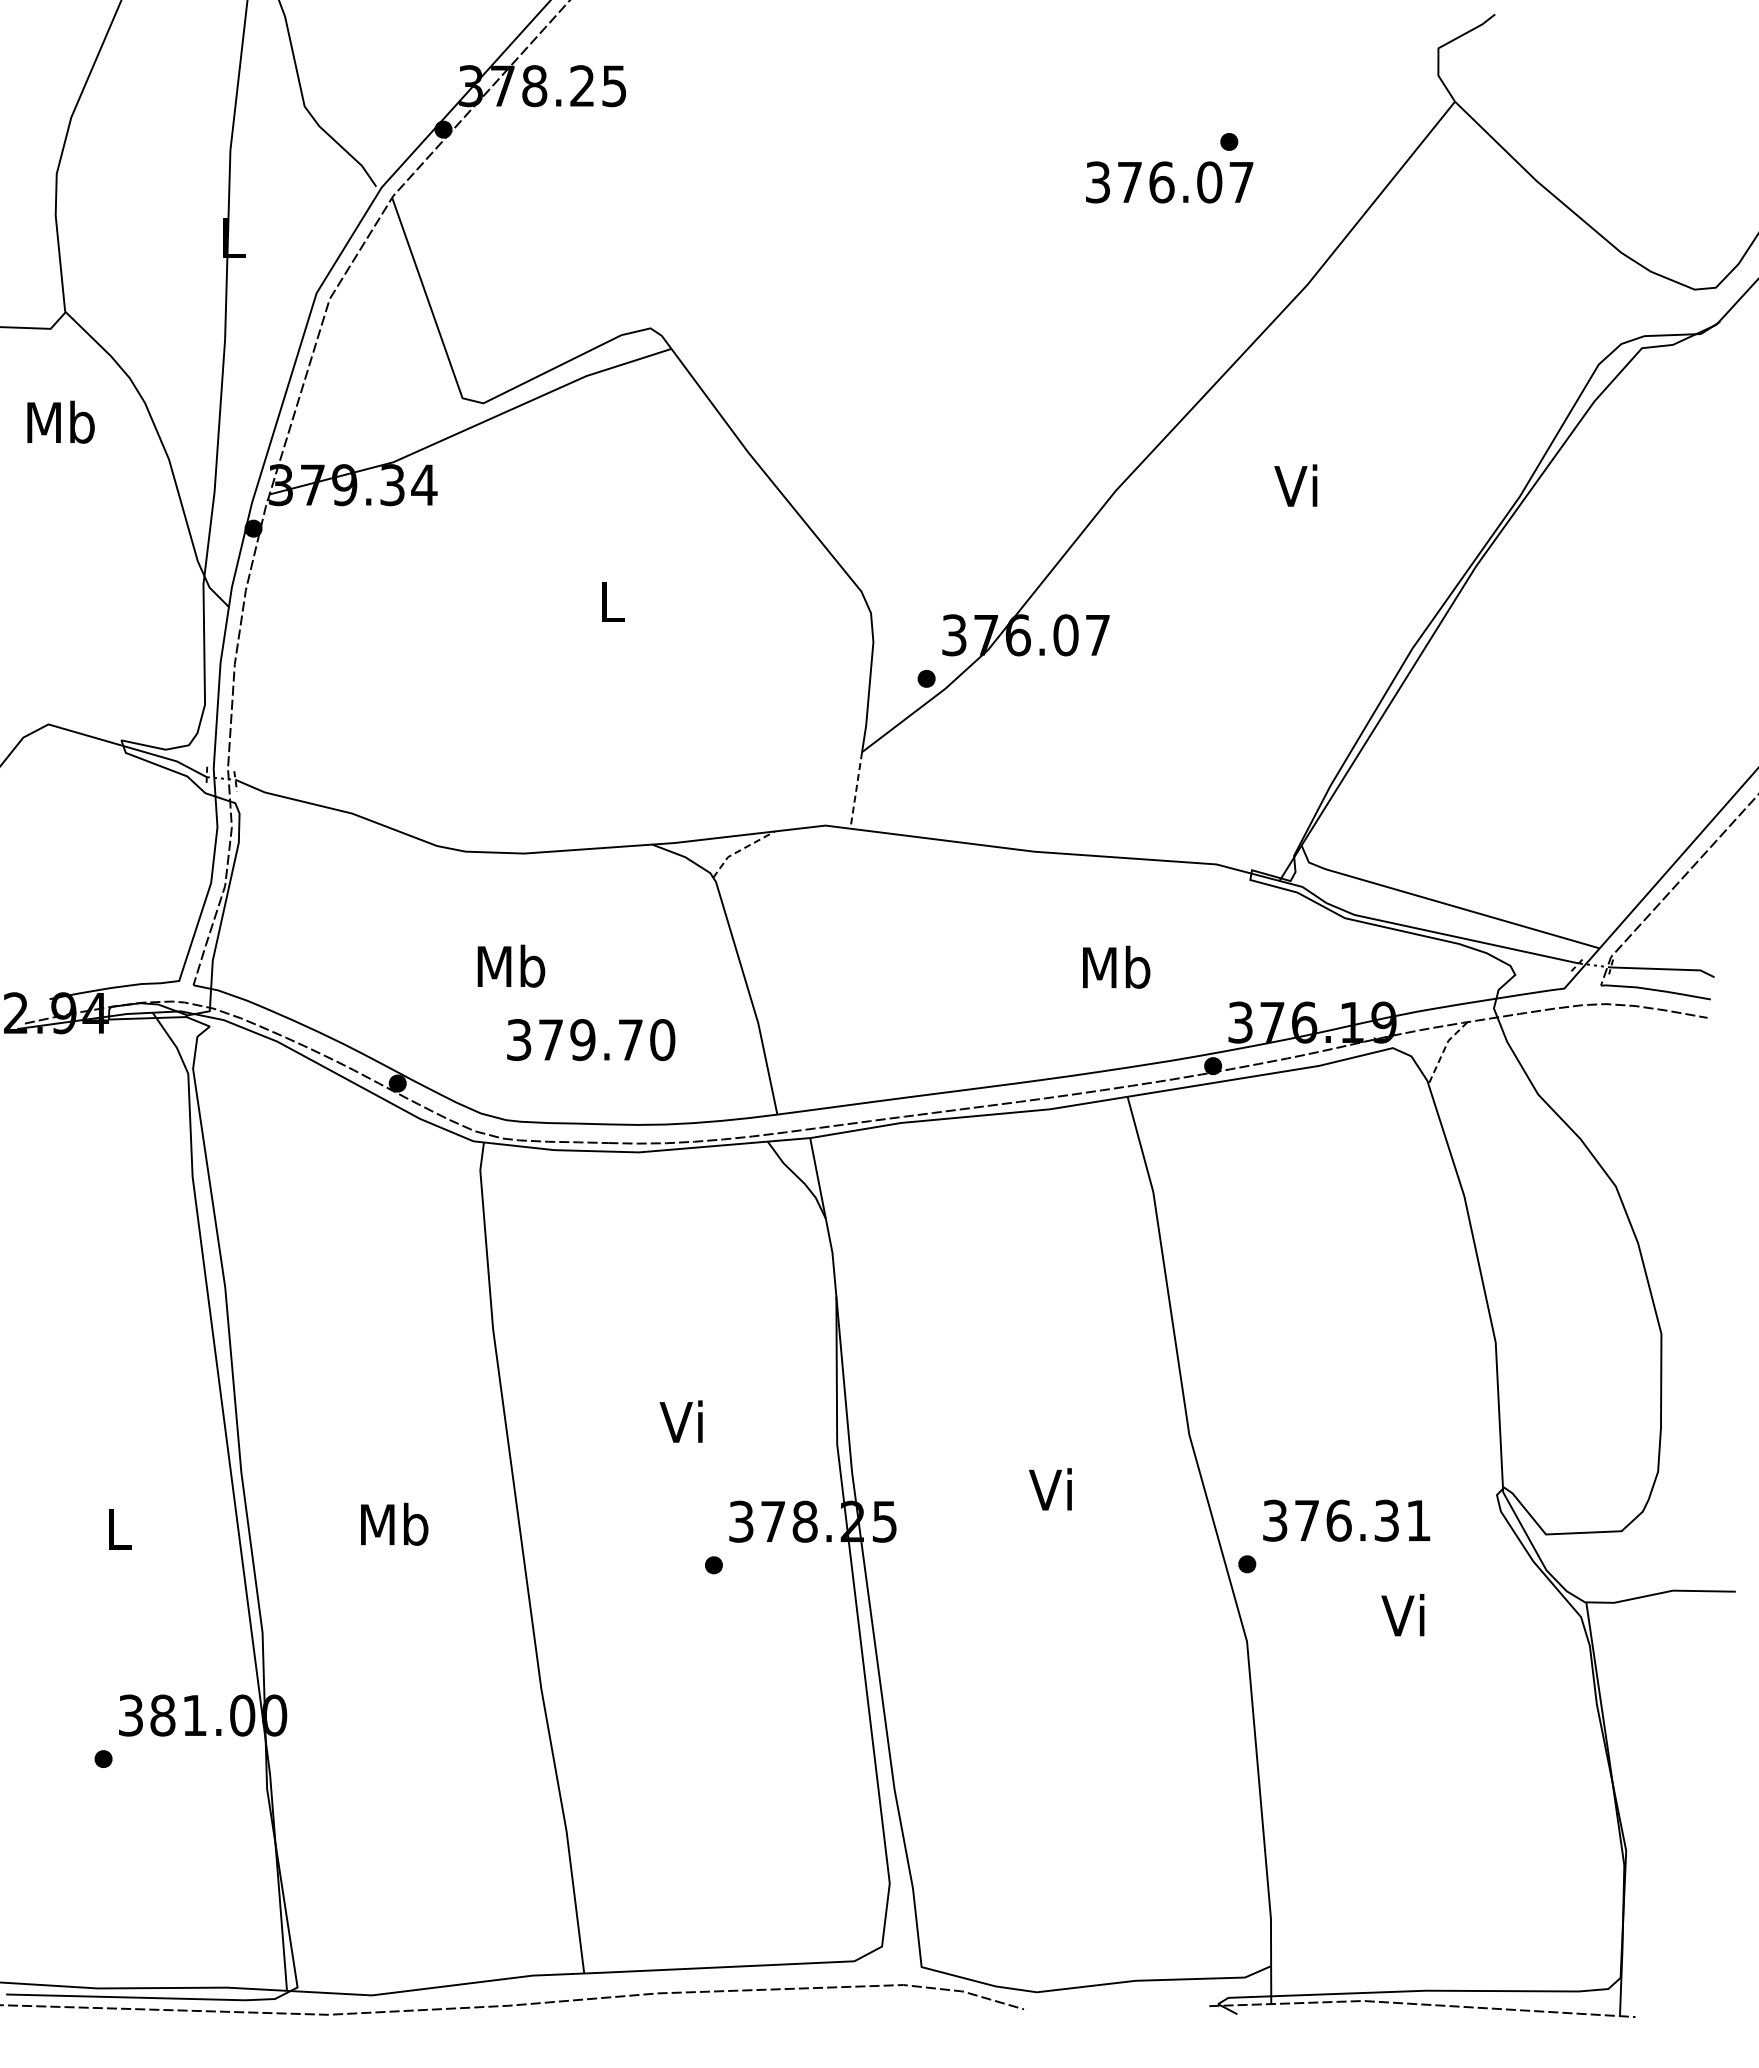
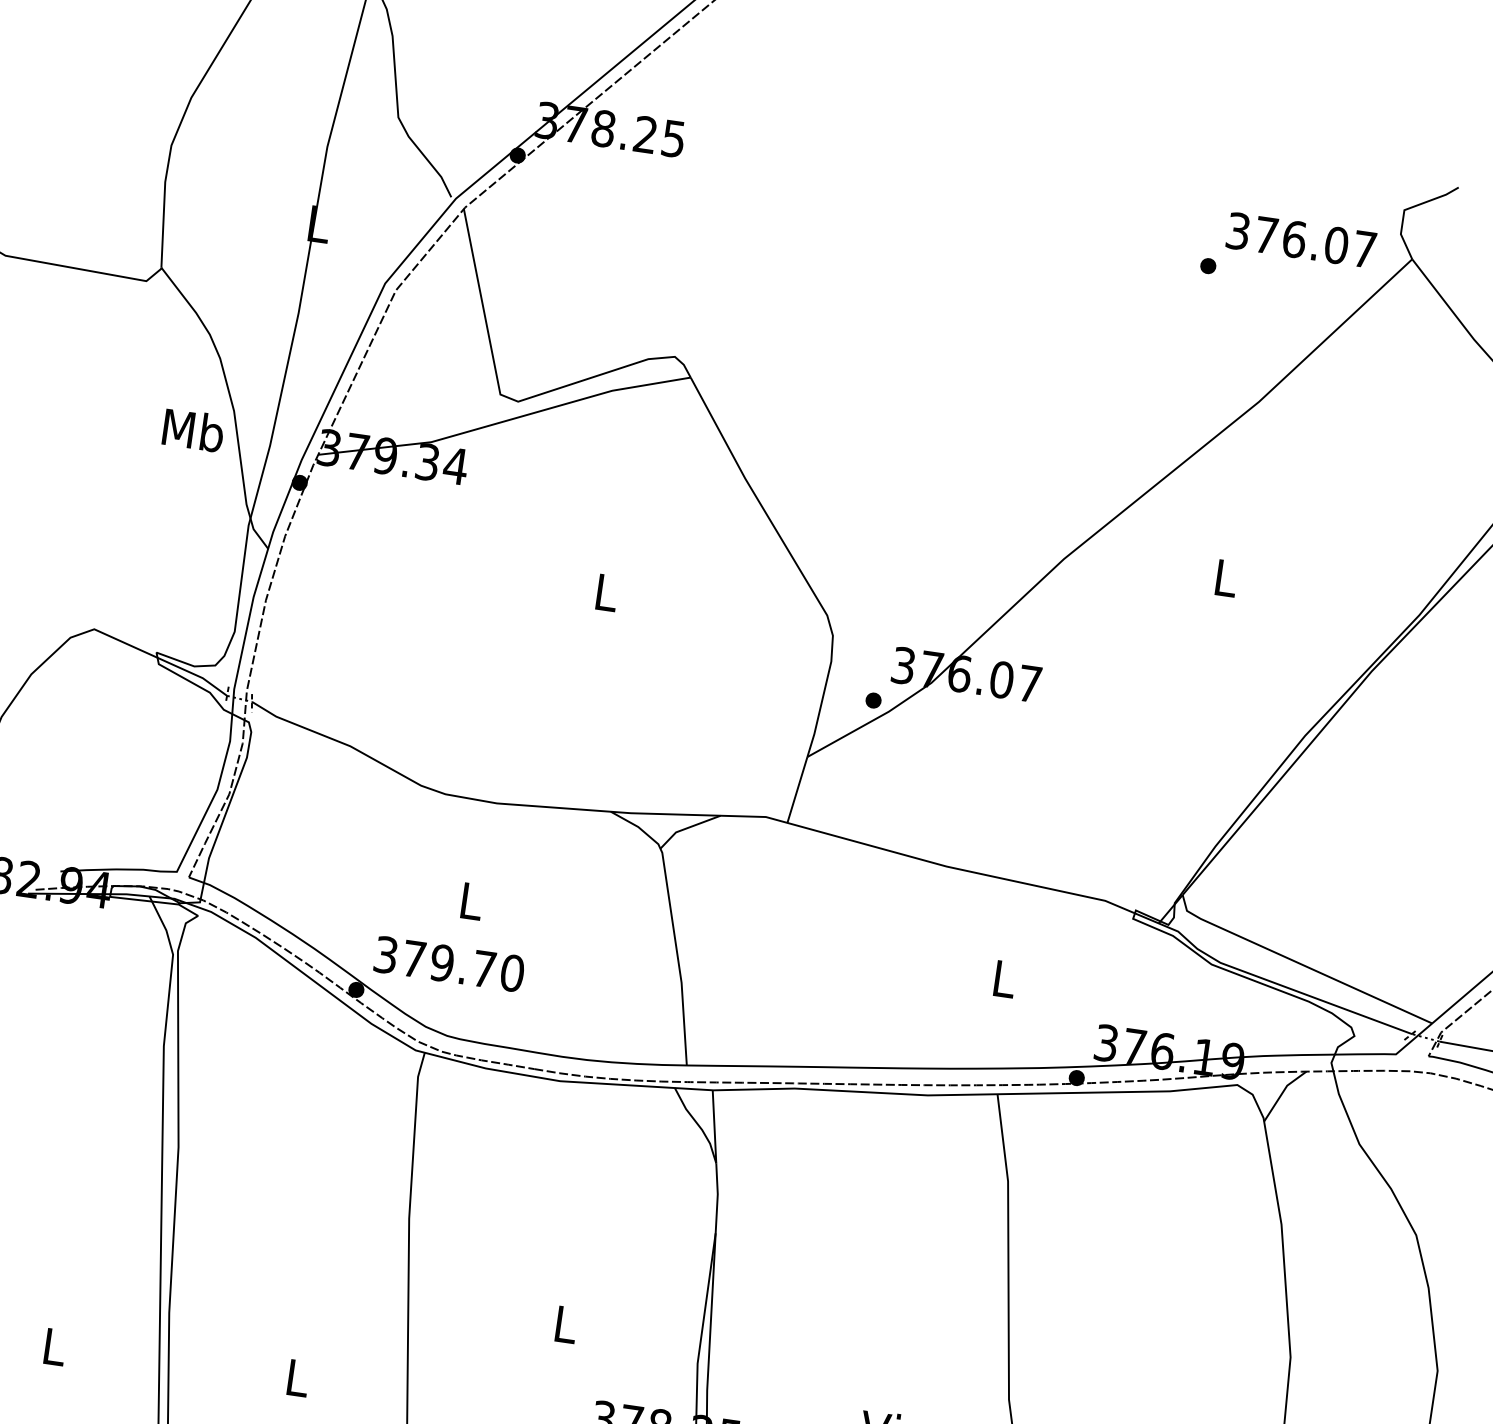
text: (1169, 182) -> (1301, 240), moved
text: (60, 421) -> (193, 429), moved
text: (1295, 485) -> (1223, 577), Vi -> L
line: (856, 790) -> (797, 790), dashed -> solid
line: (740, 850) -> (687, 828), dashed -> solid
text: (511, 965) -> (471, 900), Mb -> L
text: (1116, 966) -> (1004, 978), Mb -> L
text: (591, 1039) -> (449, 963), moved
line: (1444, 1049) -> (1282, 1092), dashed -> solid
text: (680, 1421) -> (562, 1323), Vi -> L
text: (394, 1523) -> (297, 1377), Mb -> L

